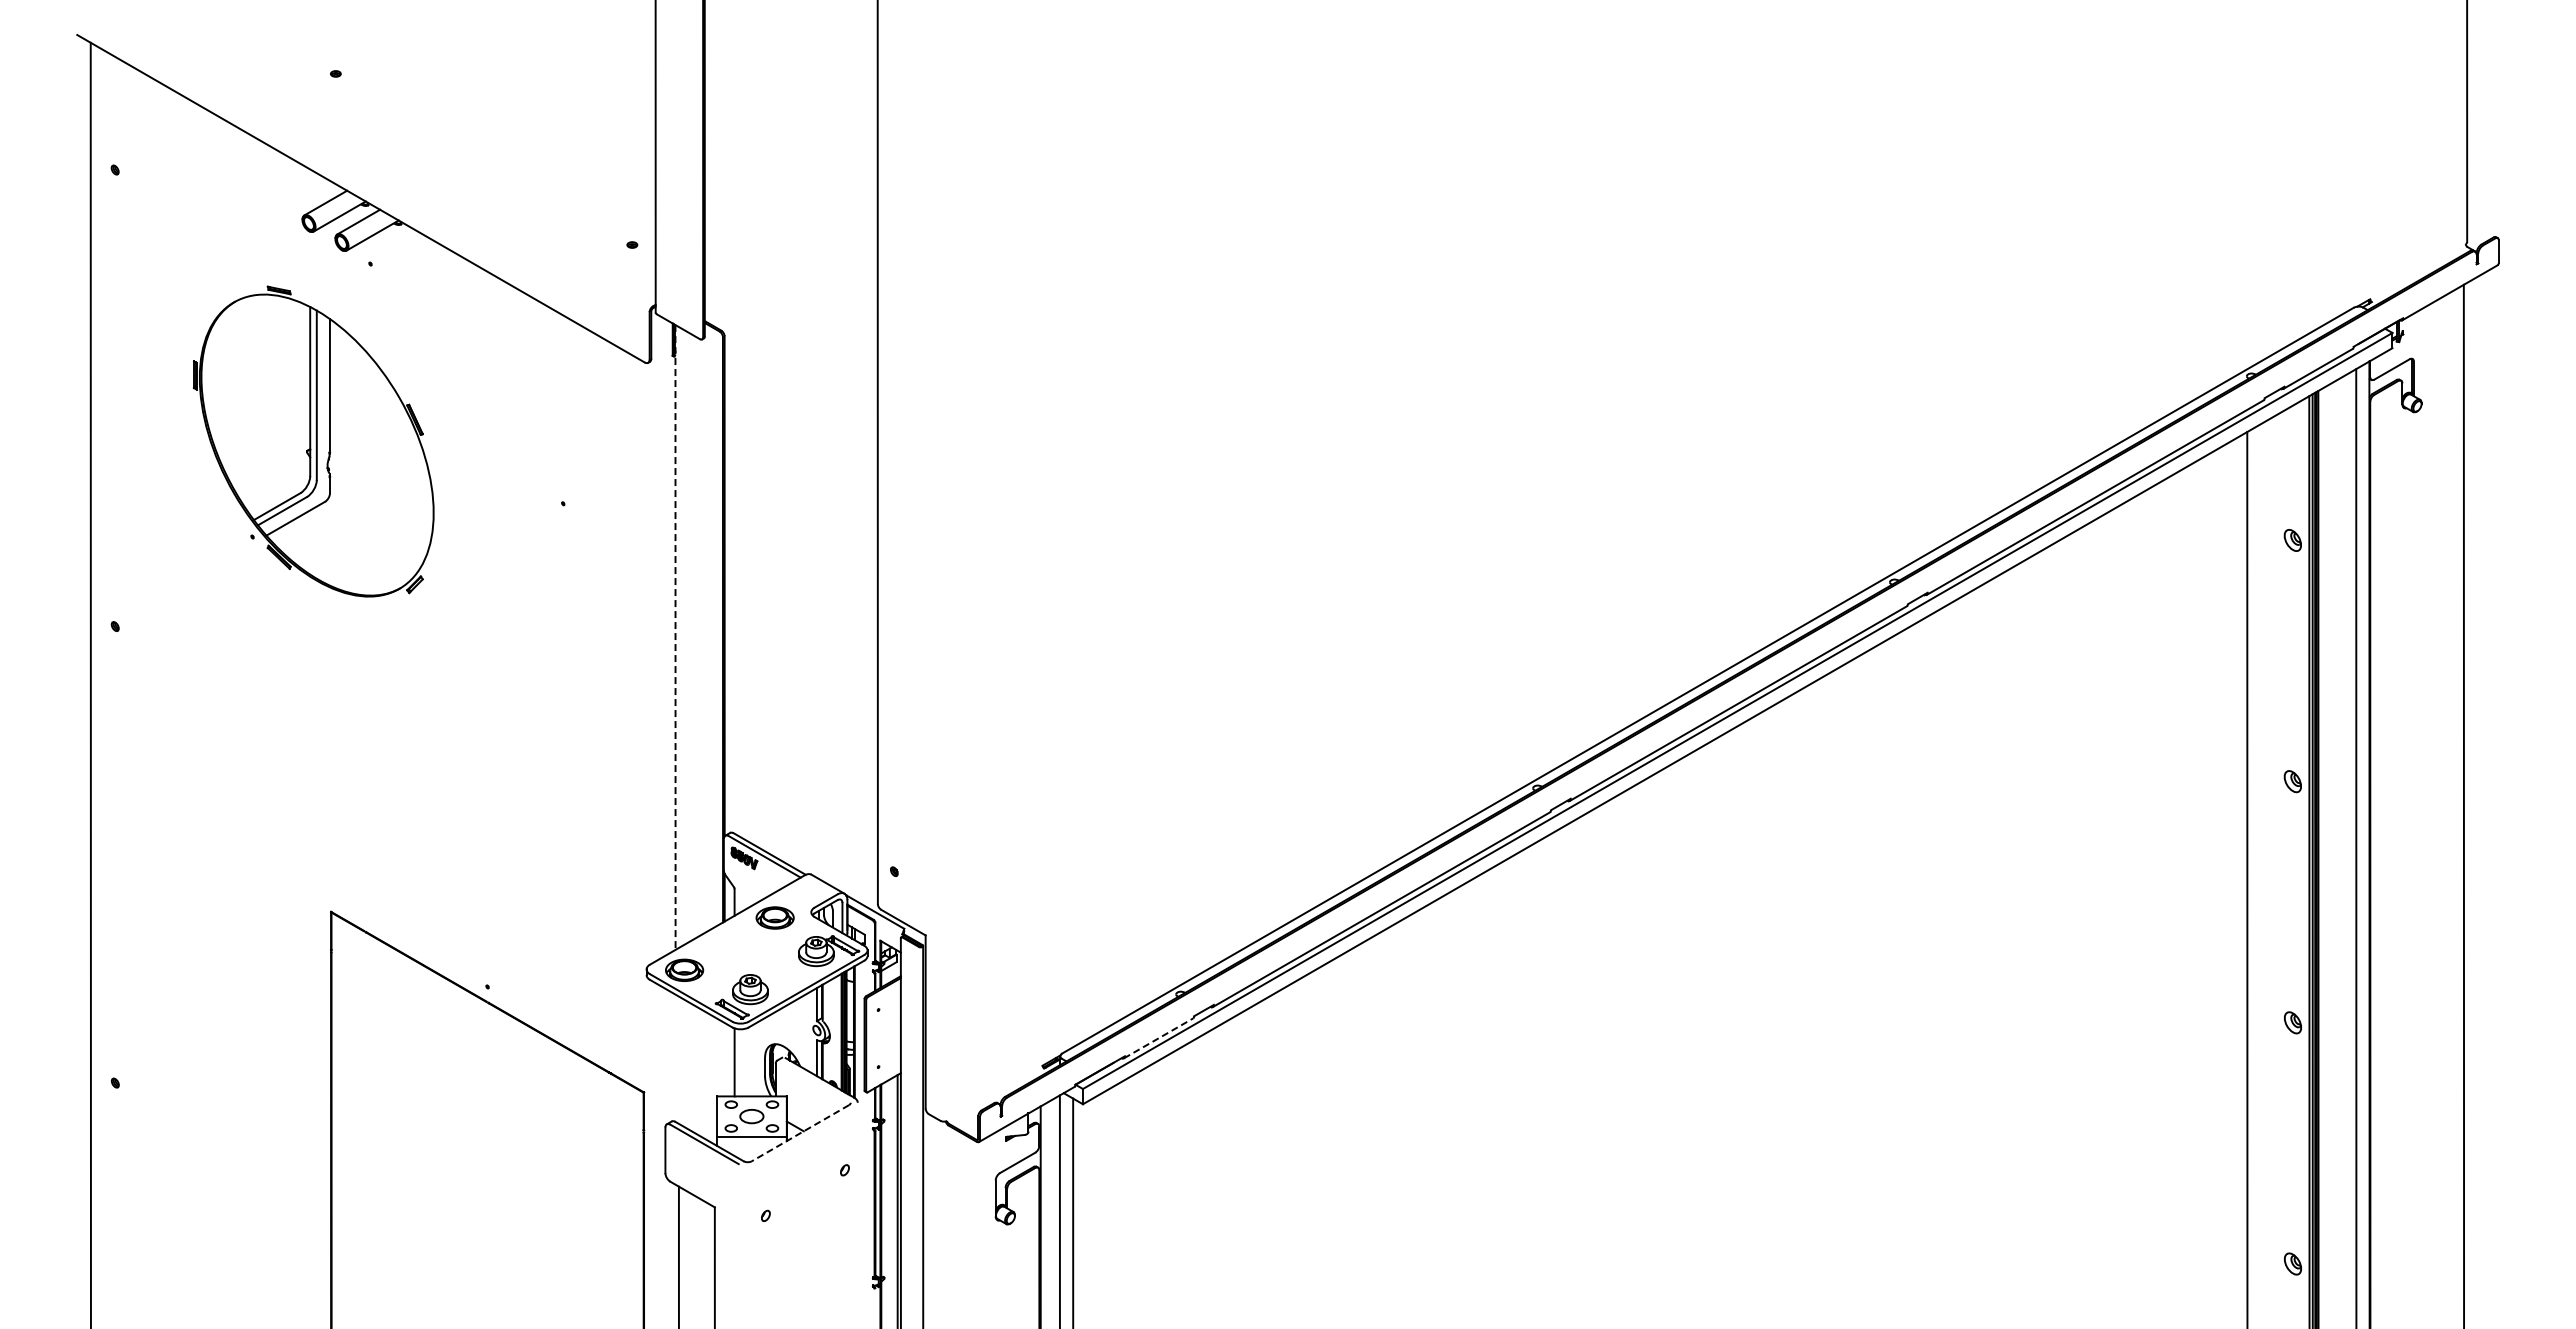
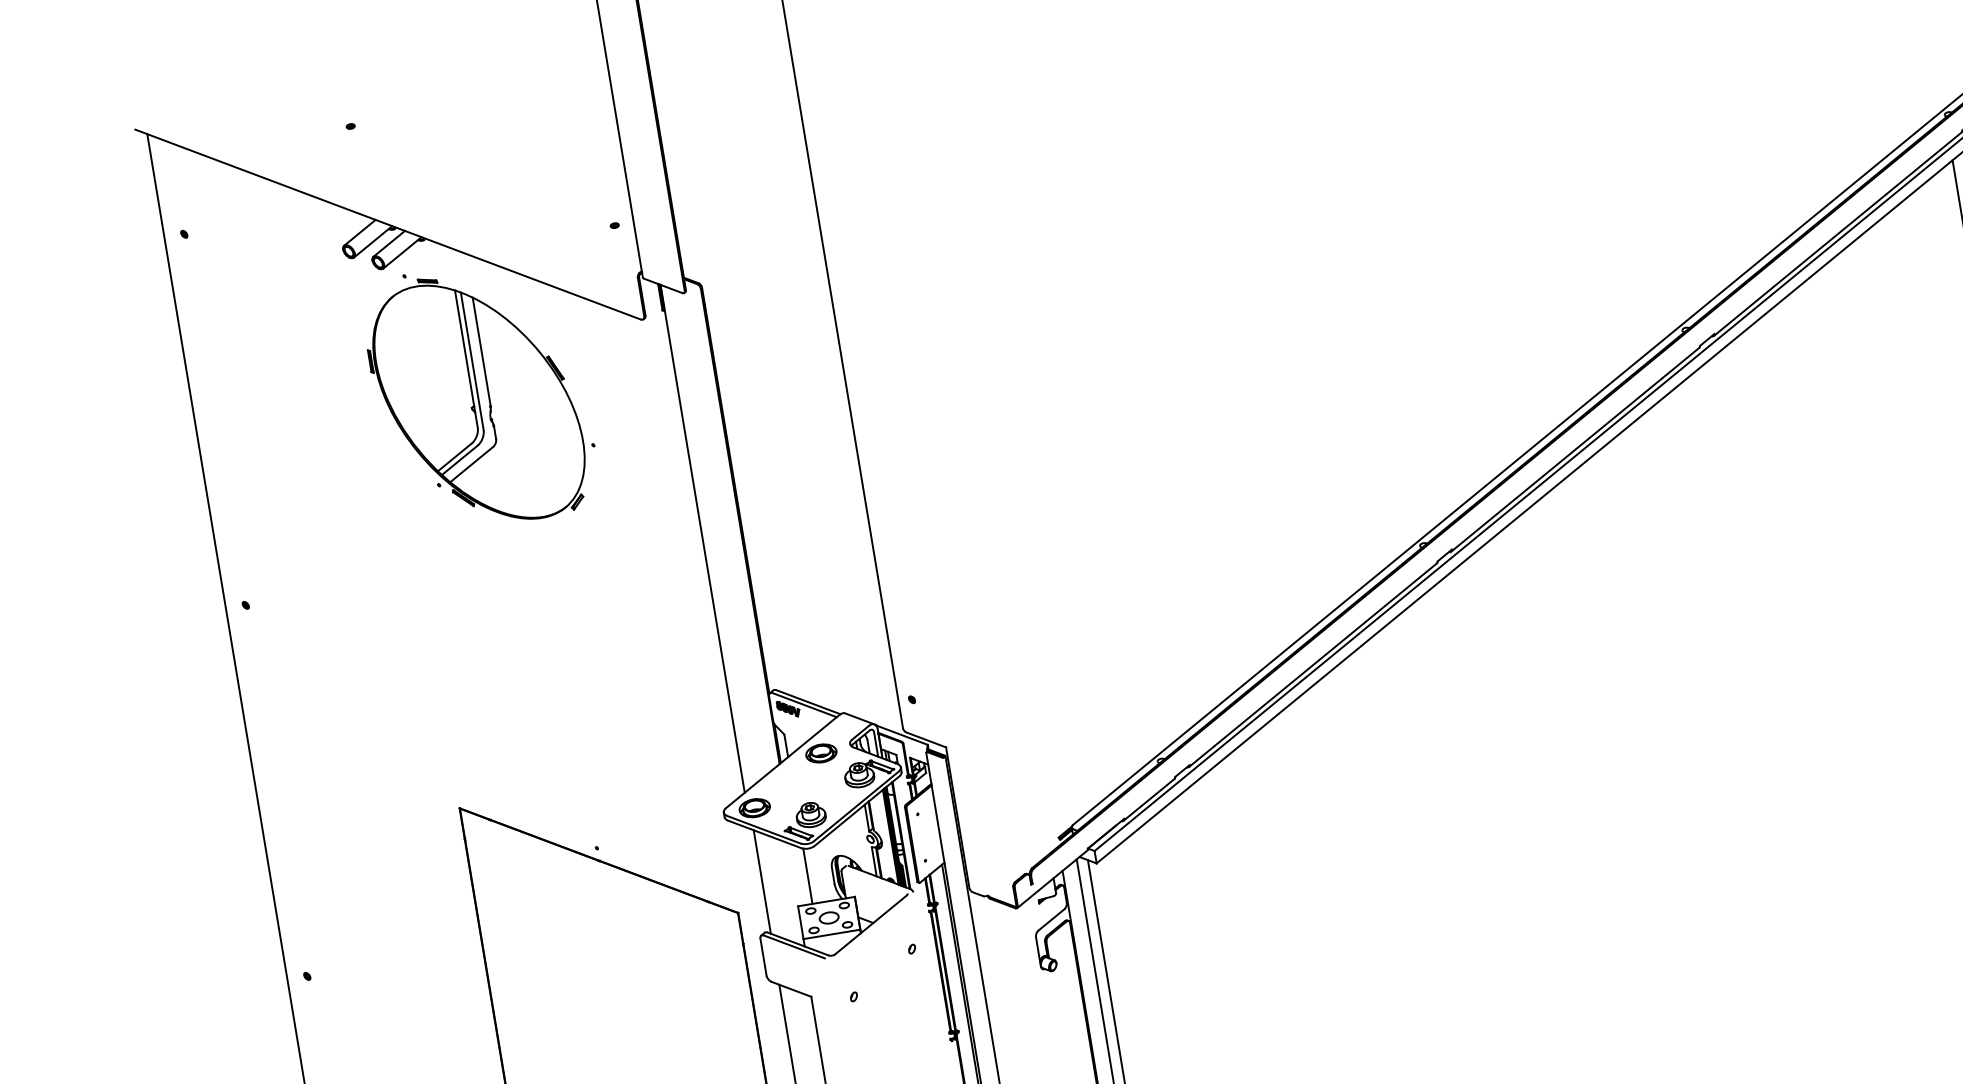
part: (313, 441) -> (475, 399), moved
line: (675, 637) -> (702, 538), dashed -> solid
line: (1158, 1038) -> (1149, 799), dashed -> solid
line: (678, 1059) -> (761, 881), added
line: (800, 1133) -> (871, 925), dashed -> solid

